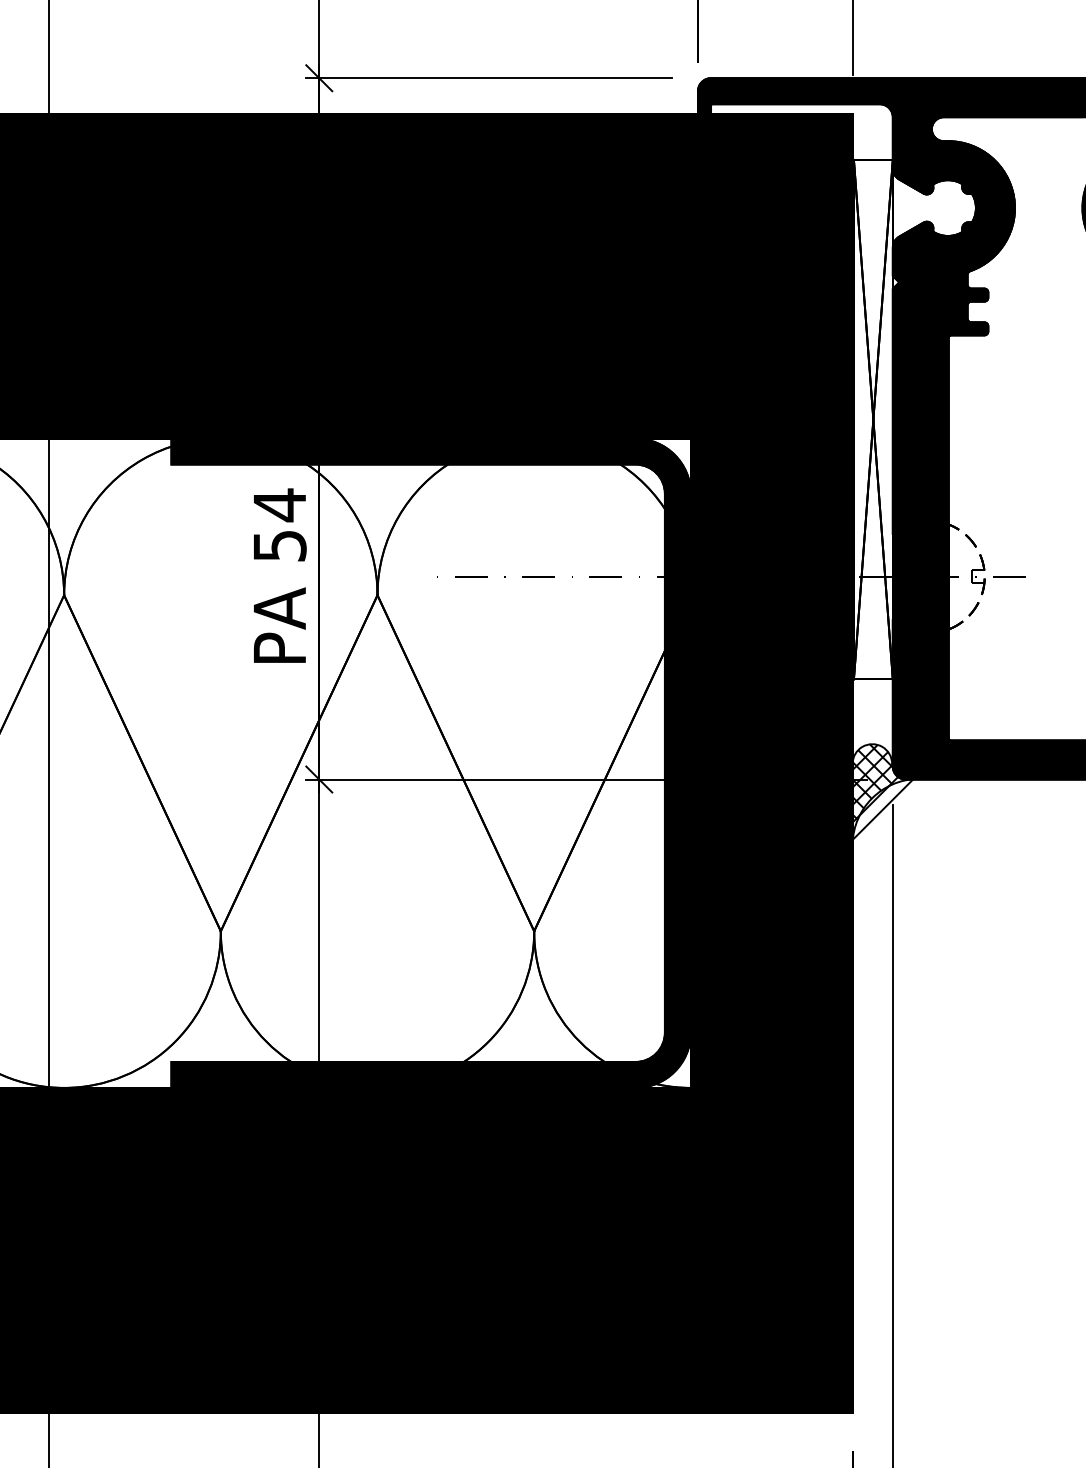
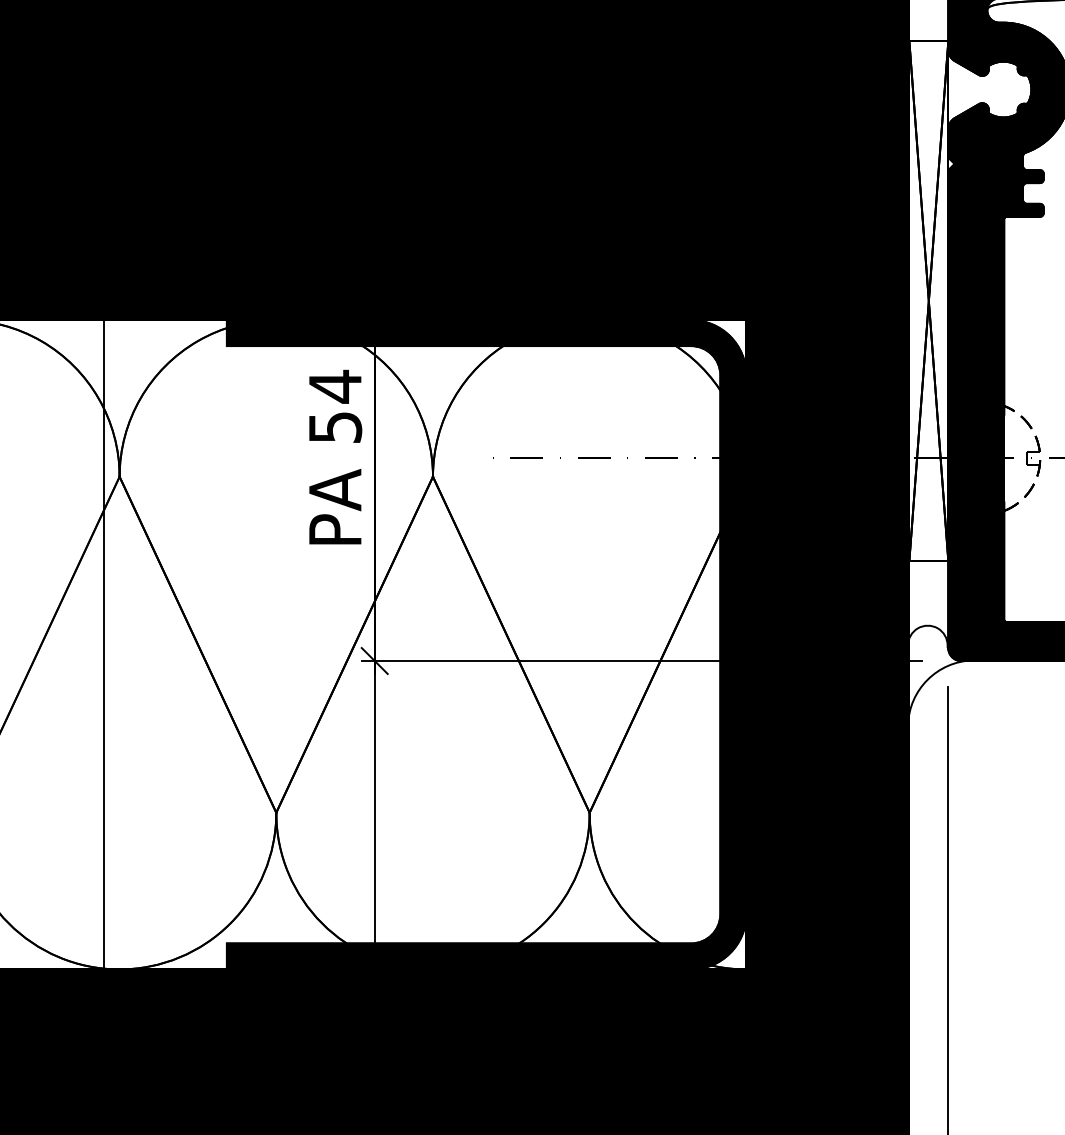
hatch: (882, 792) -> (937, 673), removed

